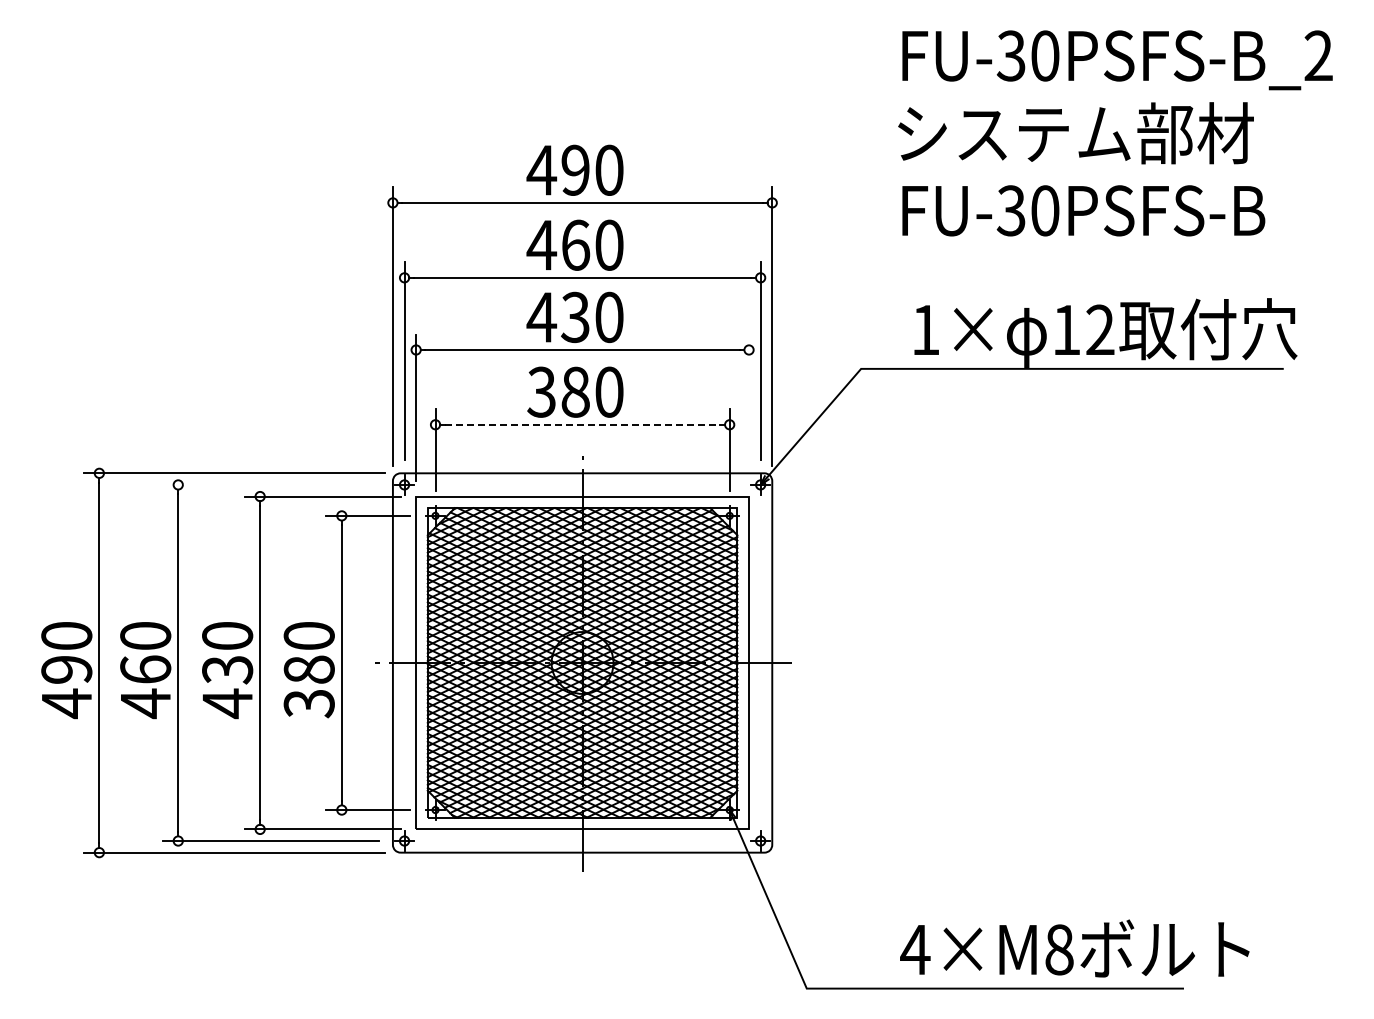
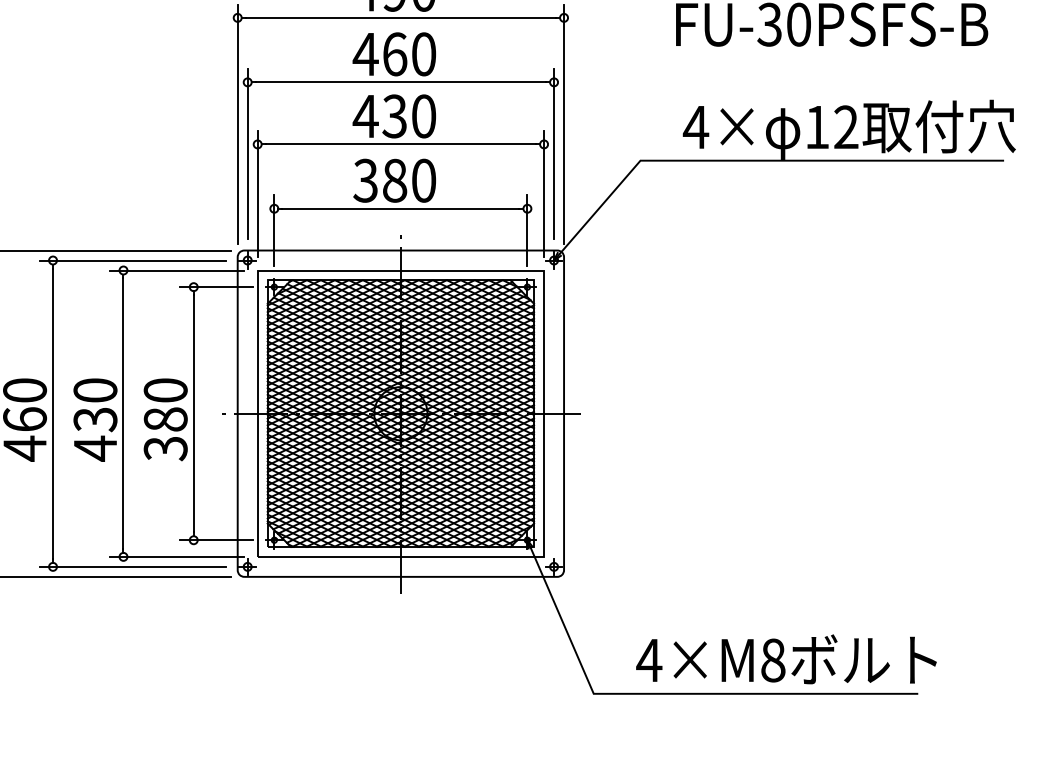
text: (925, 329) -> (695, 126), 1× -> 4×
line: (749, 407) -> (544, 193), added
line: (582, 424) -> (400, 208), dashed -> solid
line: (270, 484) -> (132, 260), added
text: (1074, 948) -> (786, 659), moved

